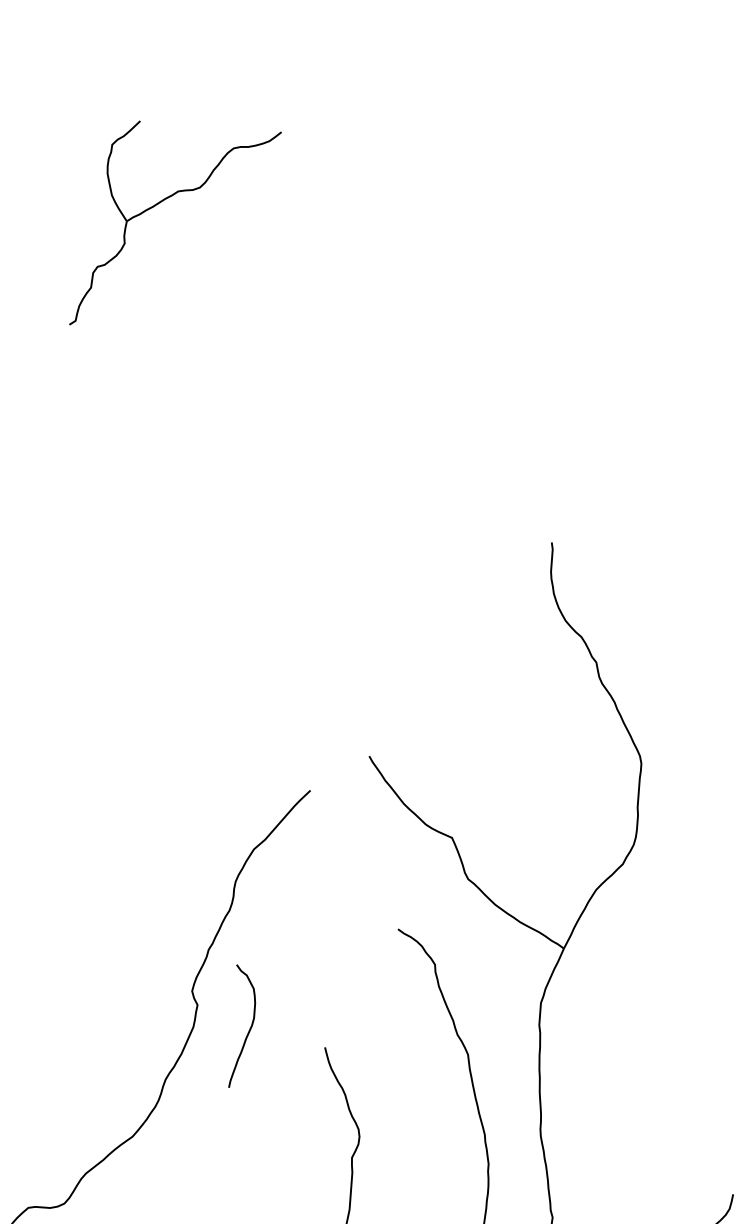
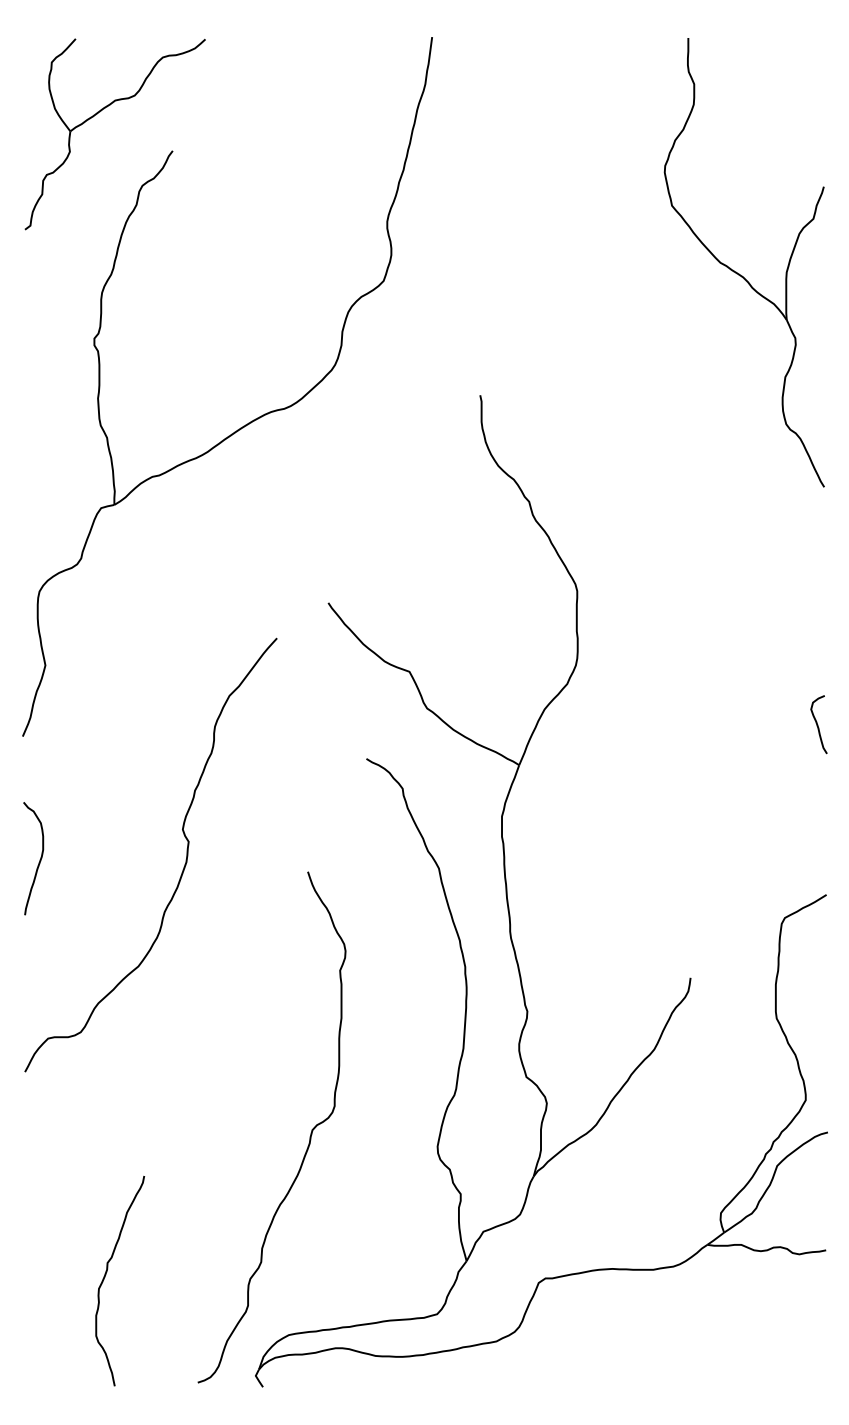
part: (297, 553) -> (248, 422), added
curve: (249, 1028) -> (39, 859), moved

